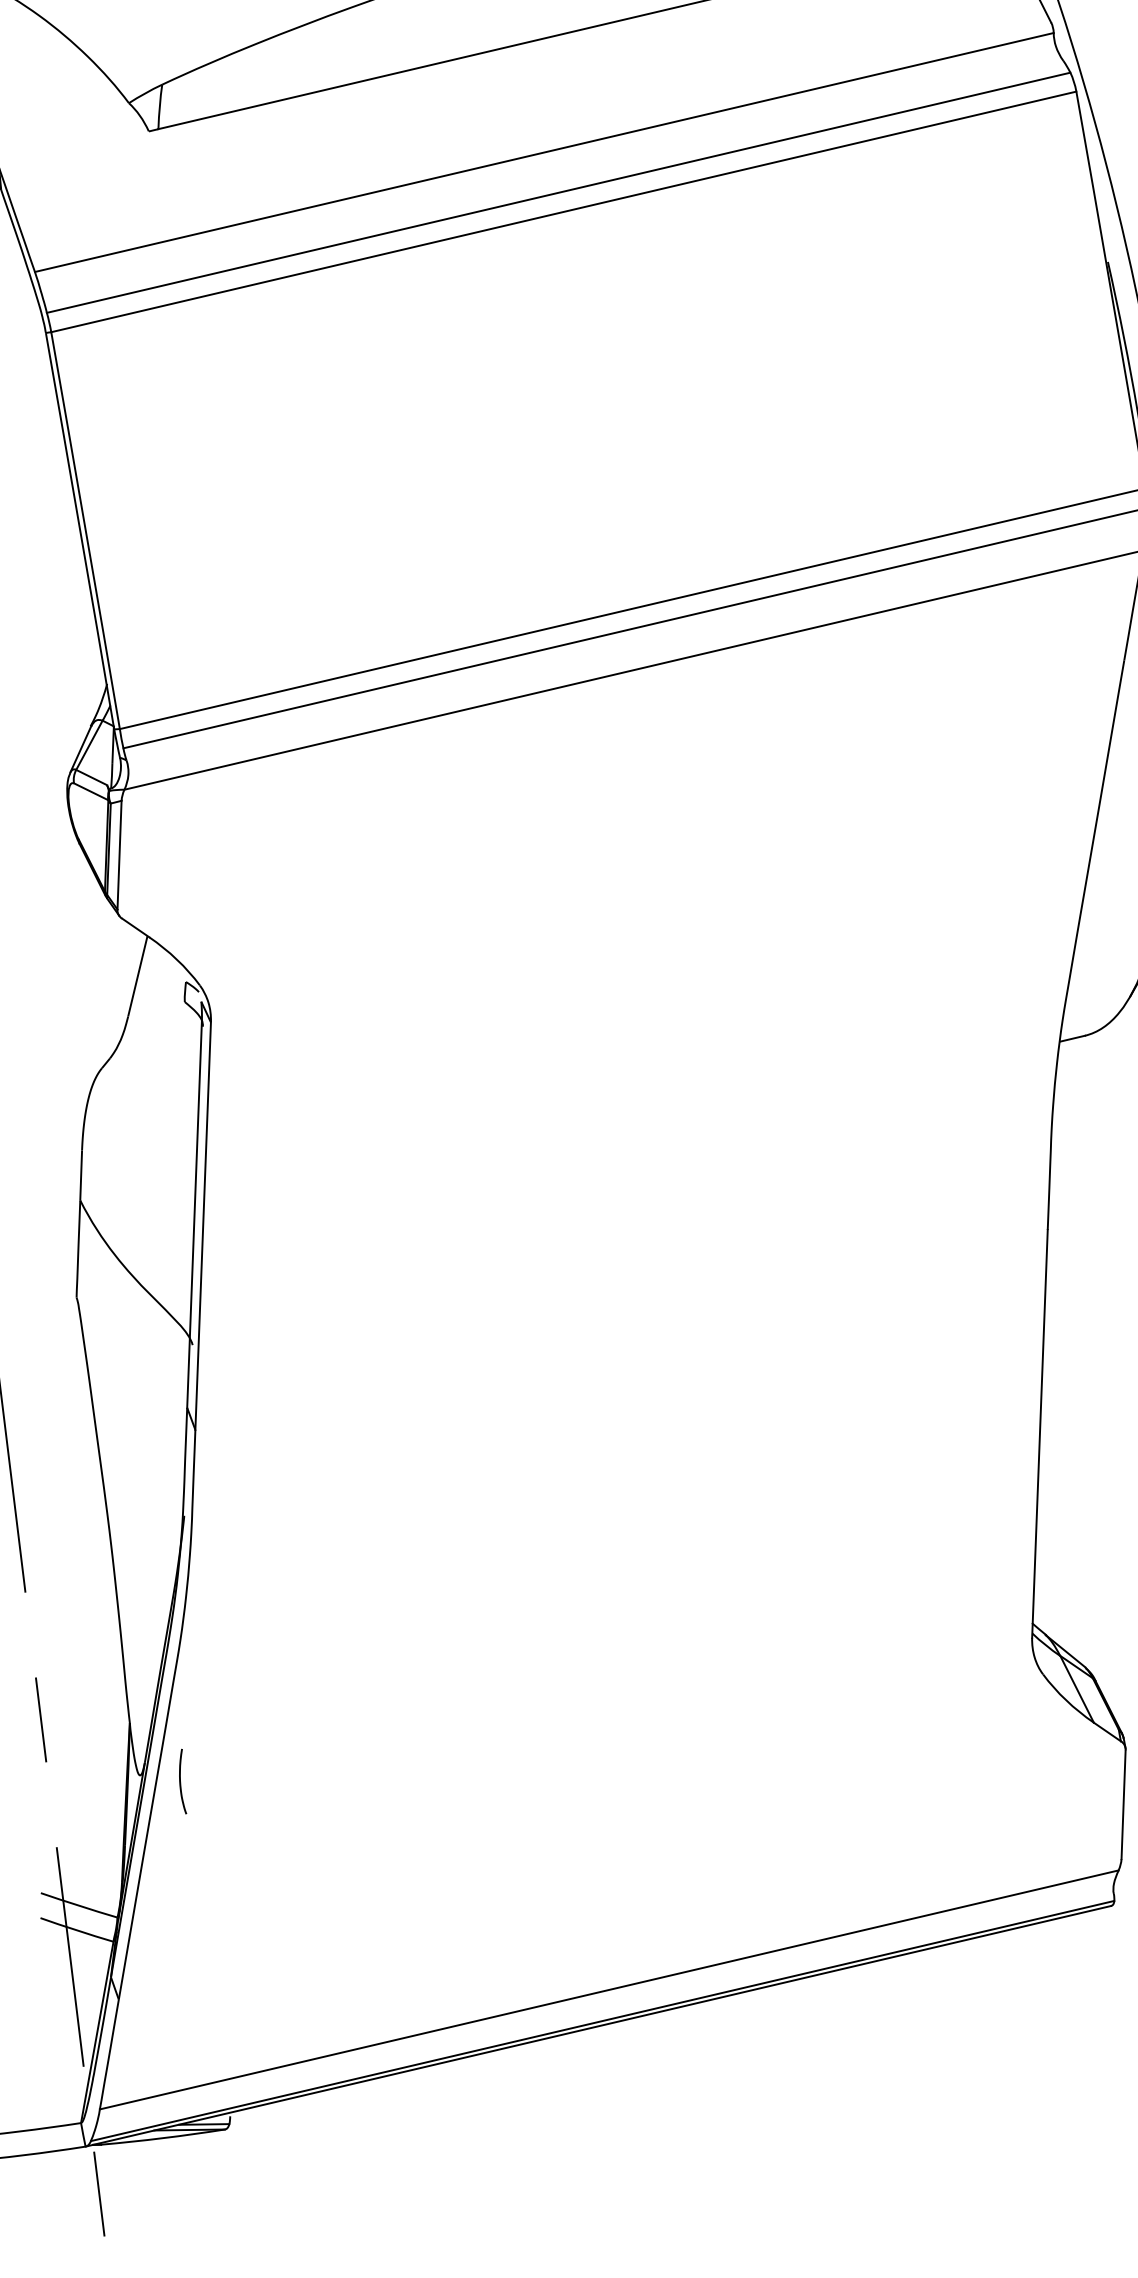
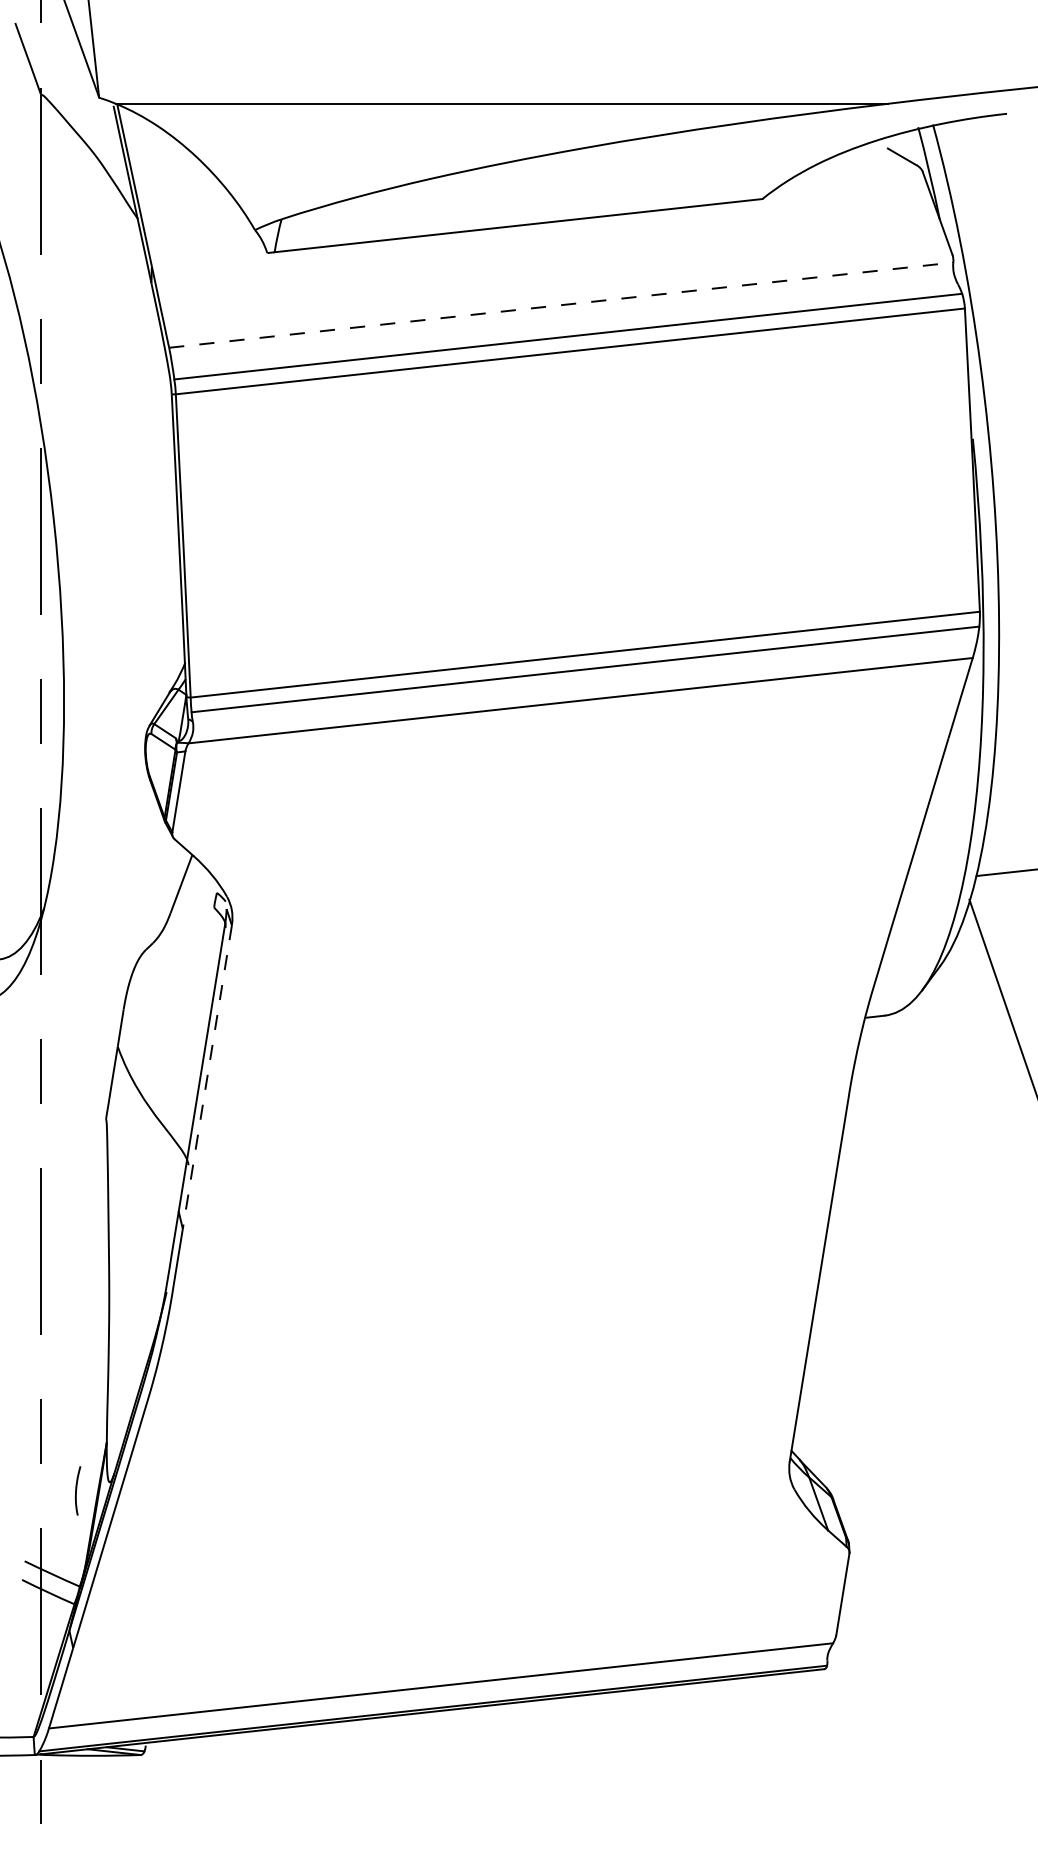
line: (544, 152) -> (561, 305), solid -> dashed
line: (203, 1226) -> (207, 1077), solid -> dashed
curve: (181, 1779) -> (77, 1489), moved

